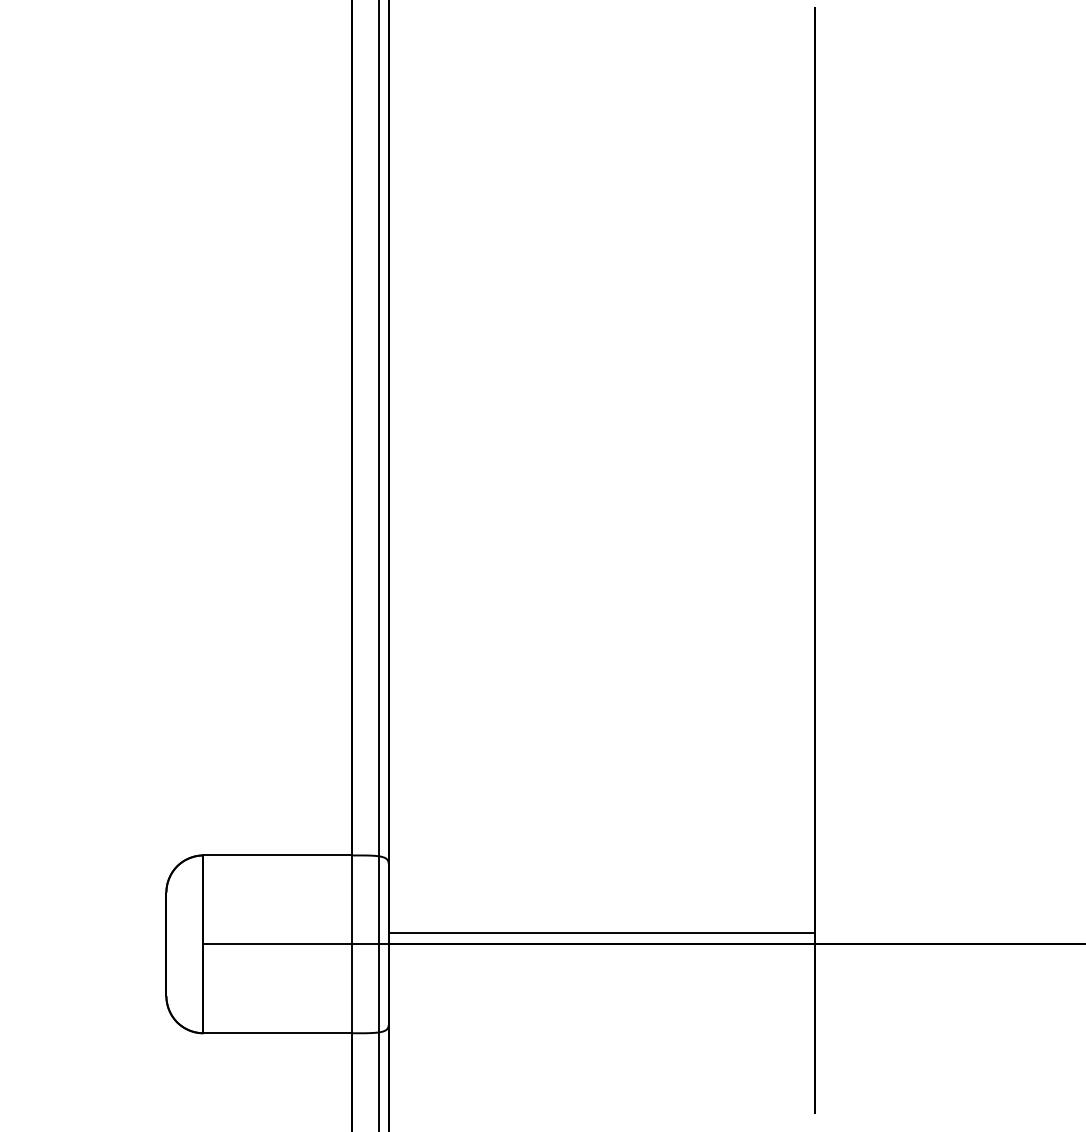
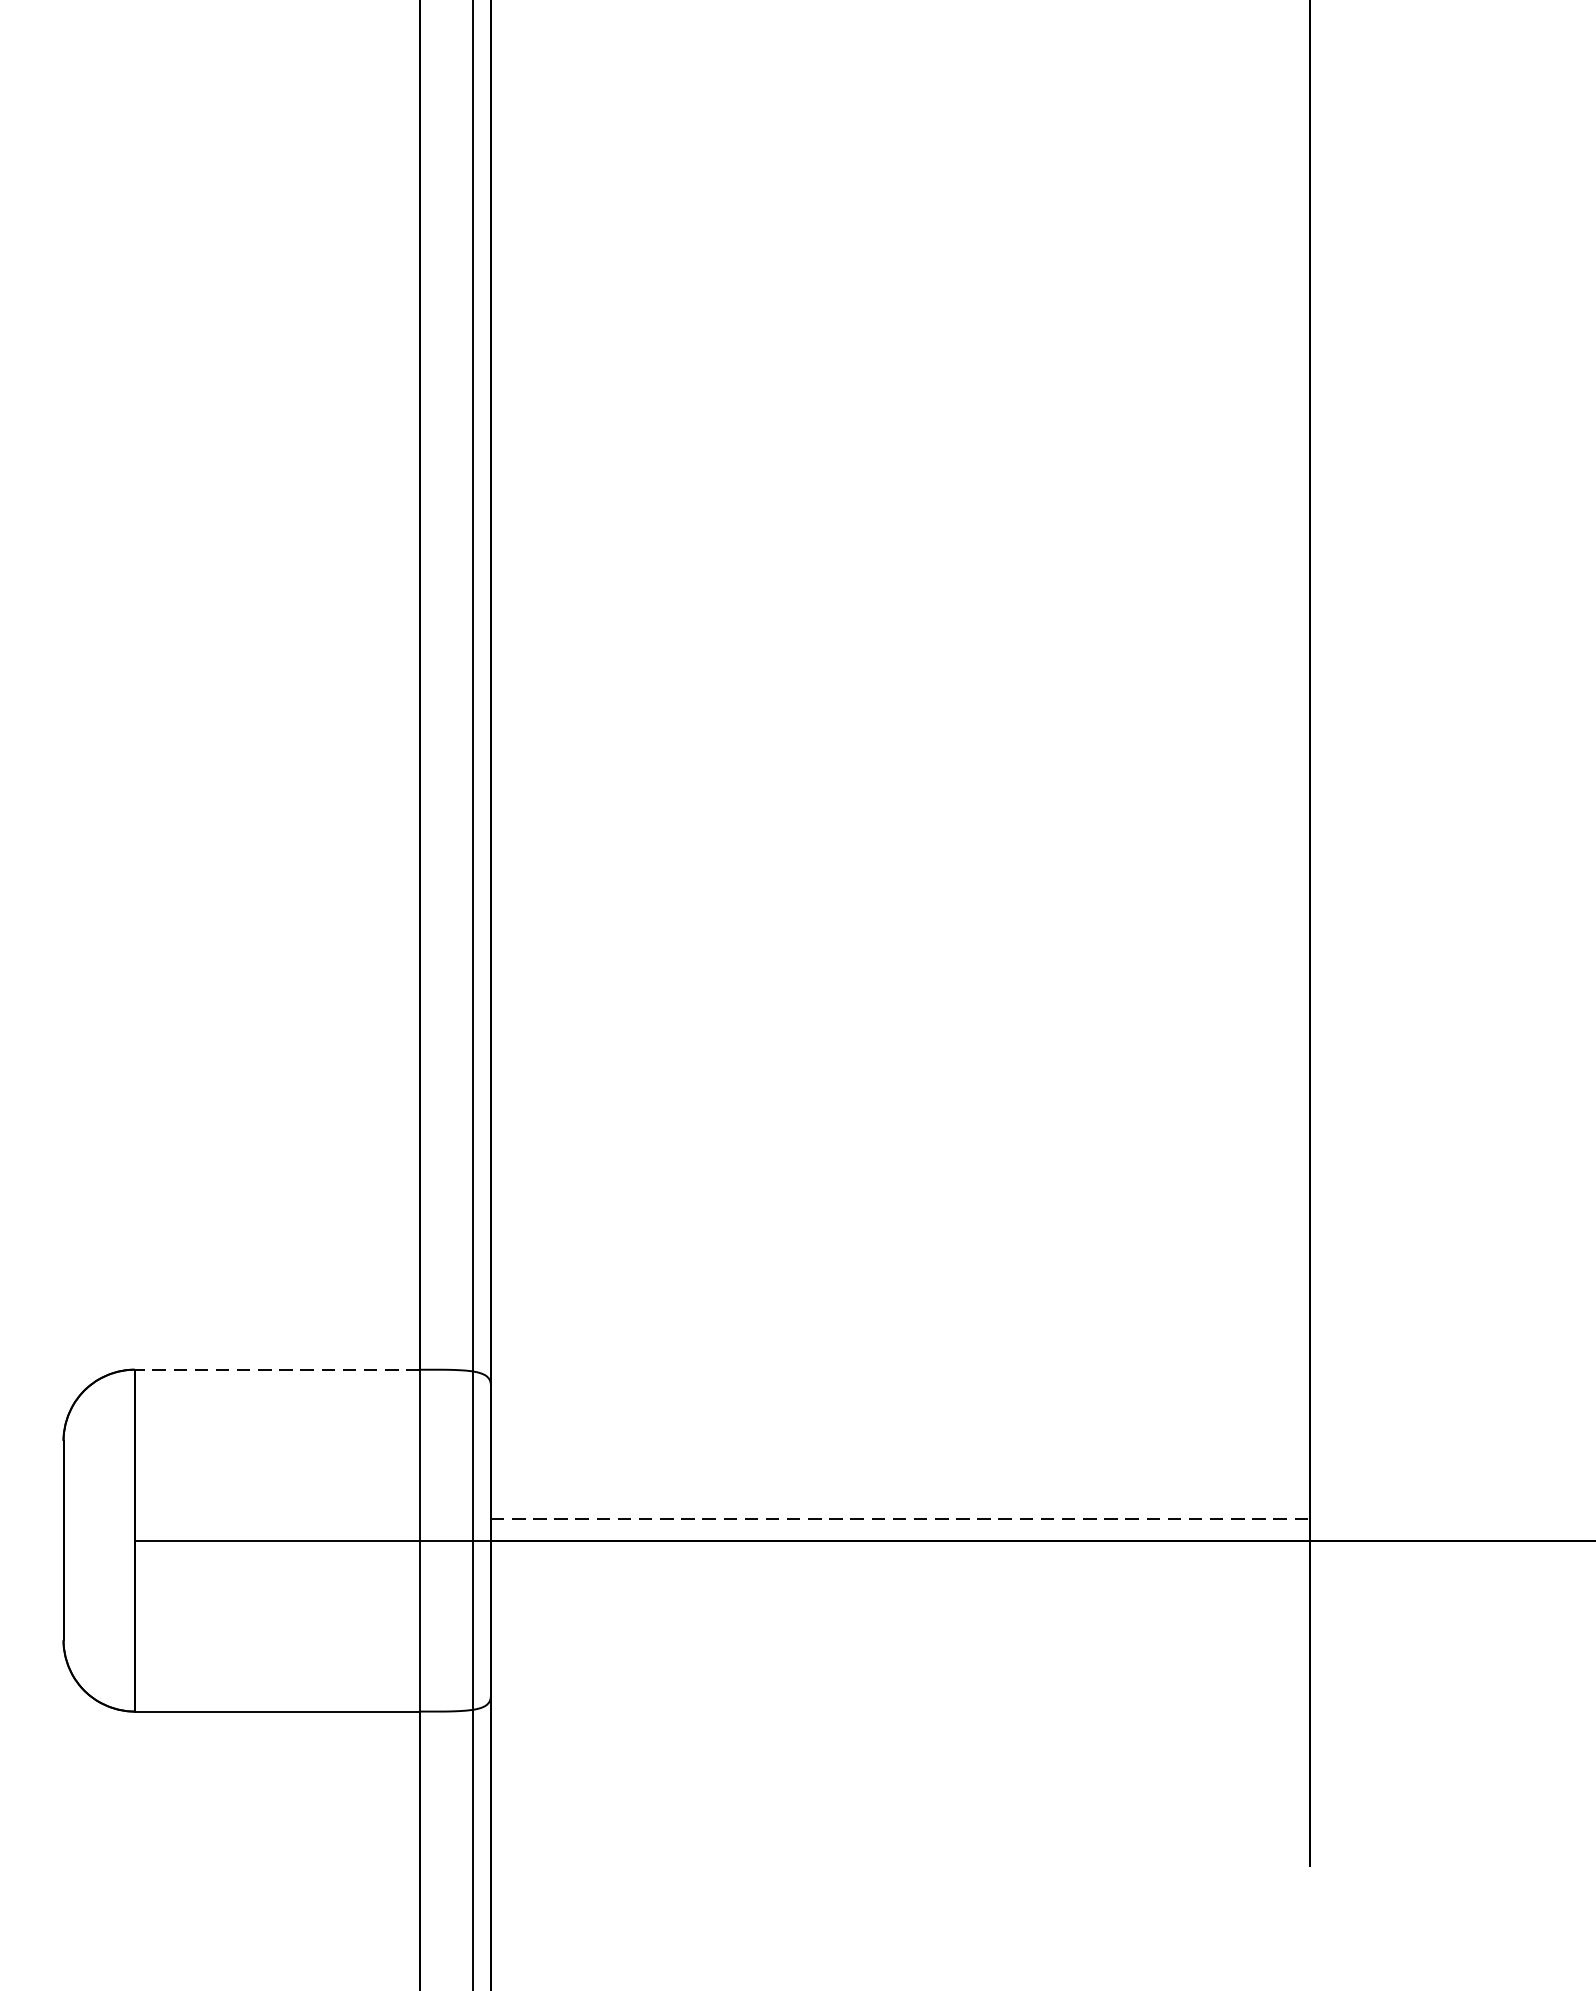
line: (277, 855) -> (277, 1369), solid -> dashed
line: (601, 933) -> (900, 1519), solid -> dashed

